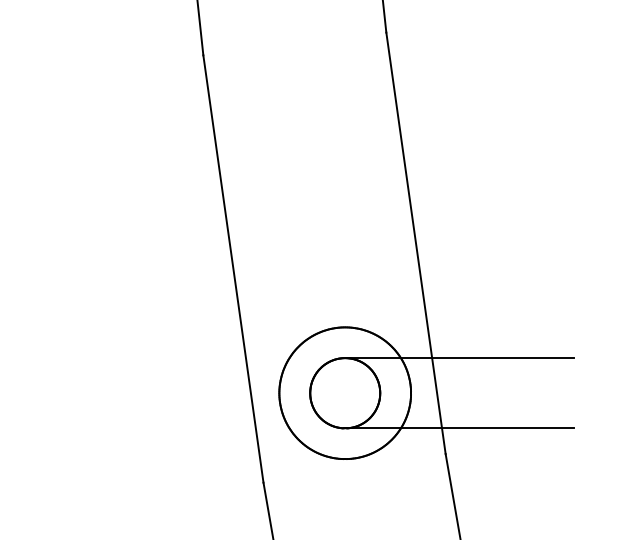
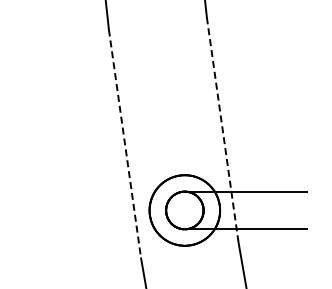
line: (415, 243) -> (222, 130), solid -> dashed
line: (234, 268) -> (125, 143), solid -> dashed

